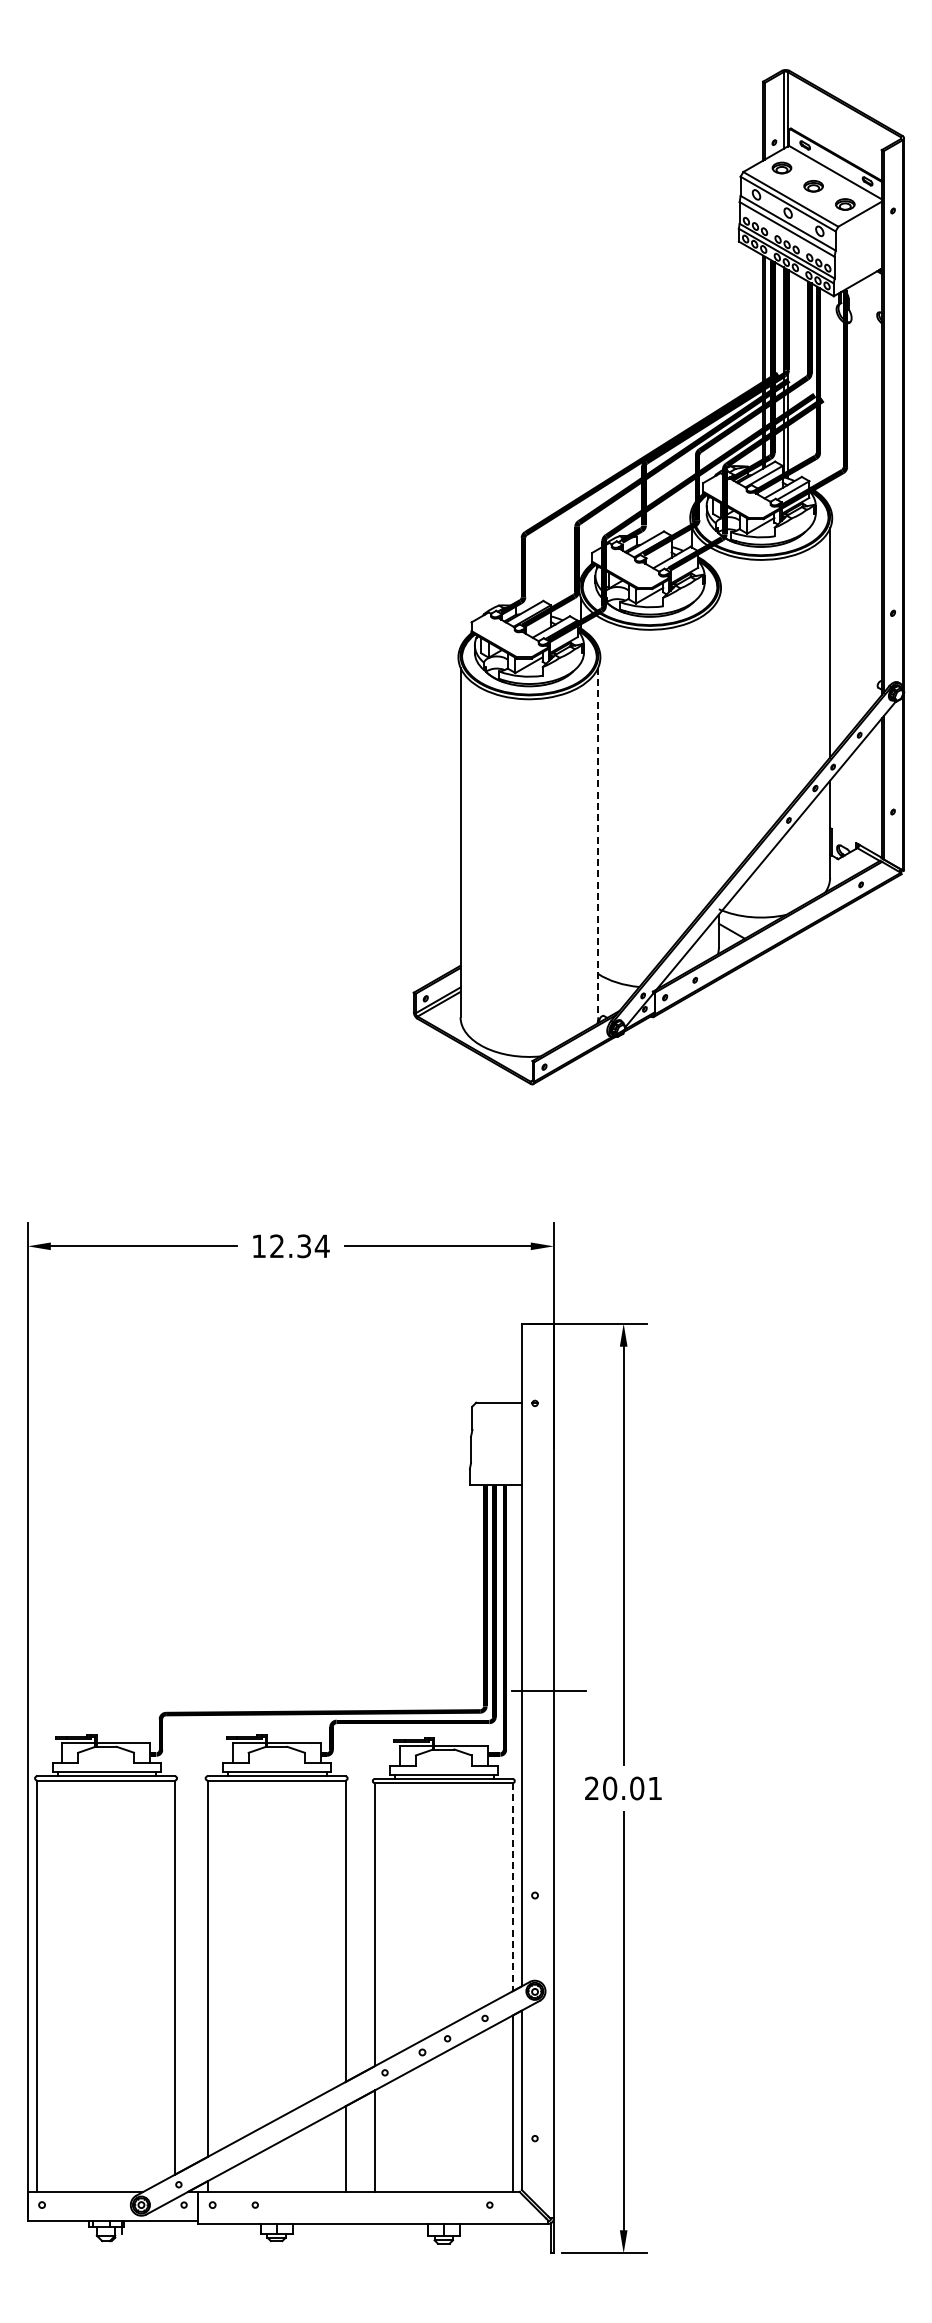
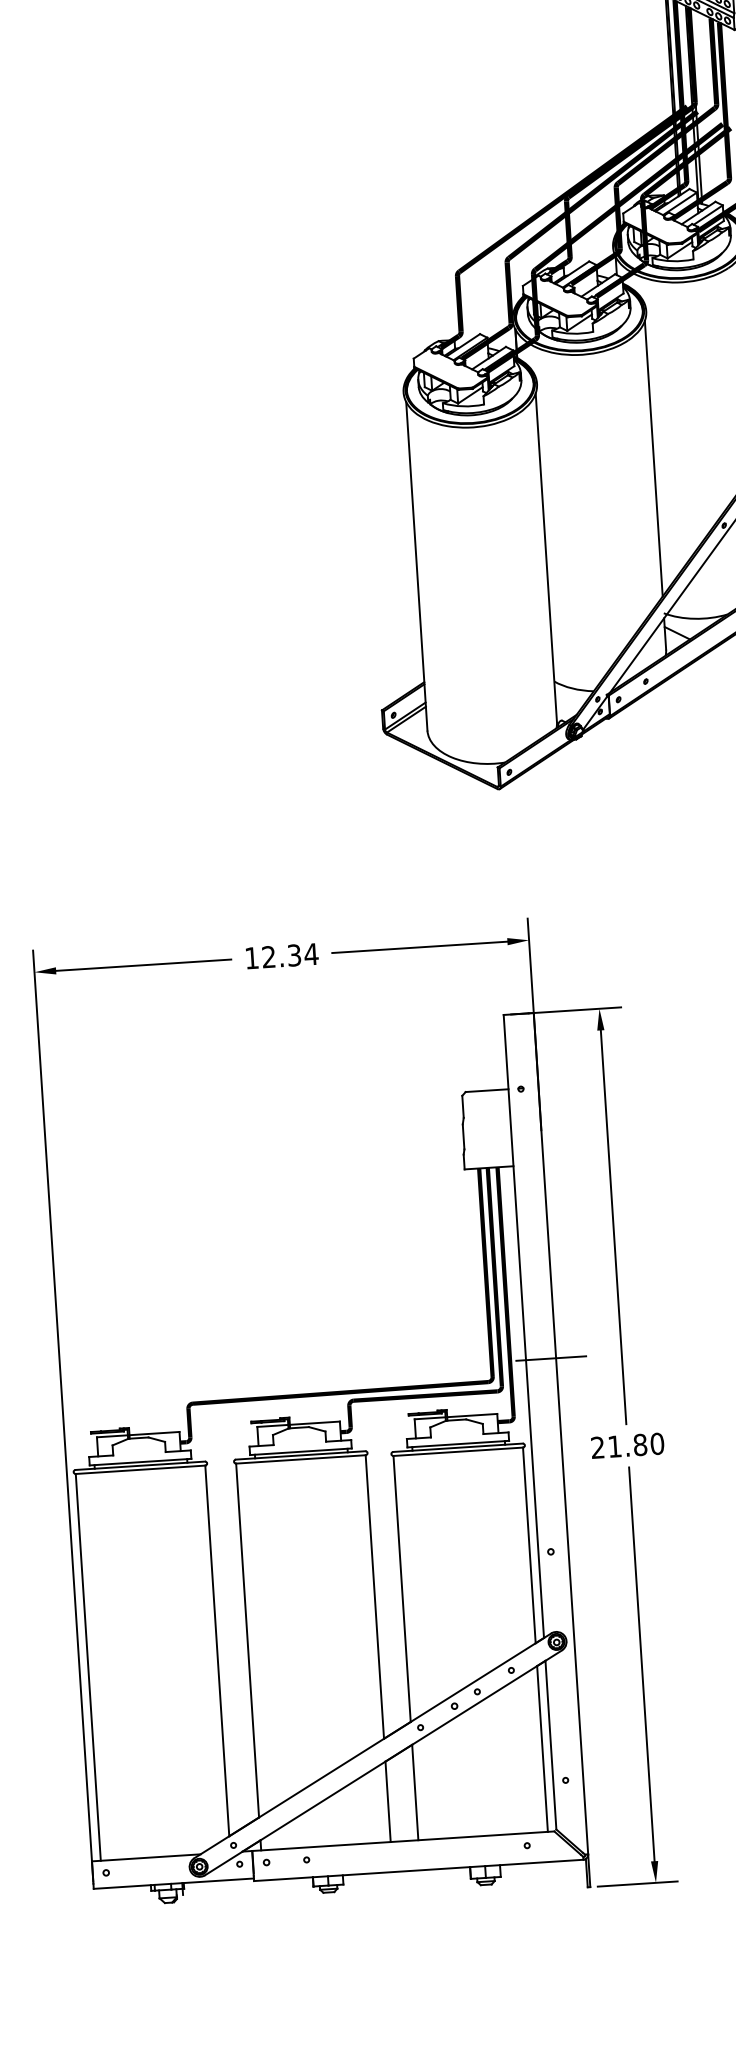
line: (718, 744) -> (653, 458), added
line: (598, 842) -> (546, 557), dashed -> solid
text: (632, 1788) -> (636, 1445), 20.01 -> 21.80
line: (512, 1887) -> (529, 1545), dashed -> solid

